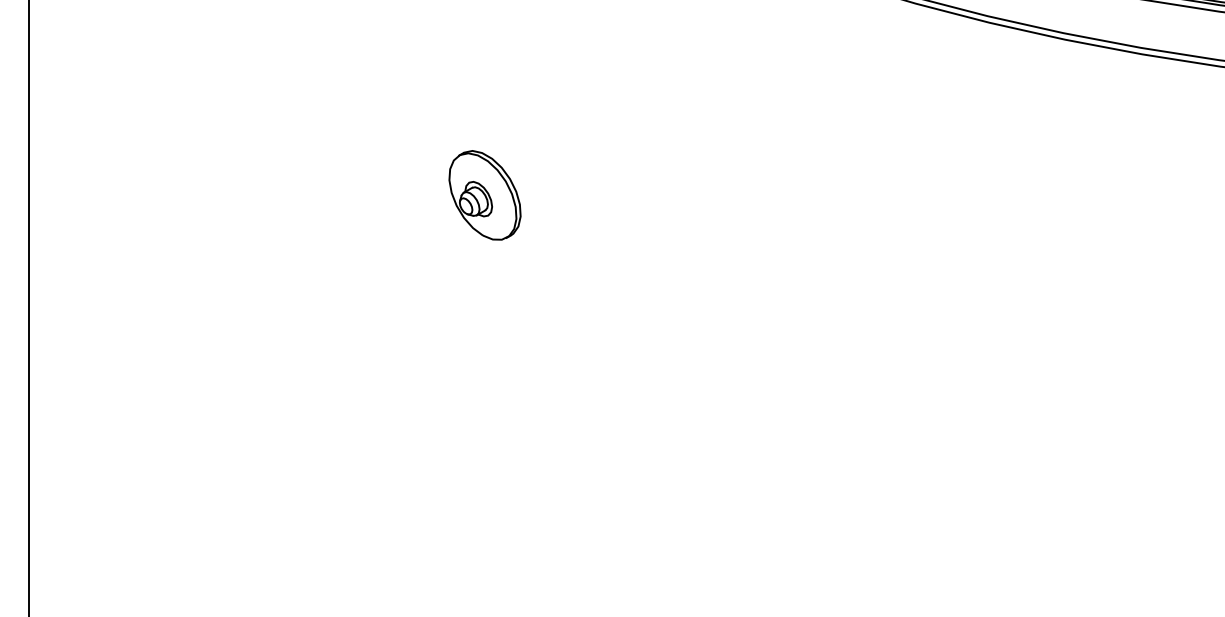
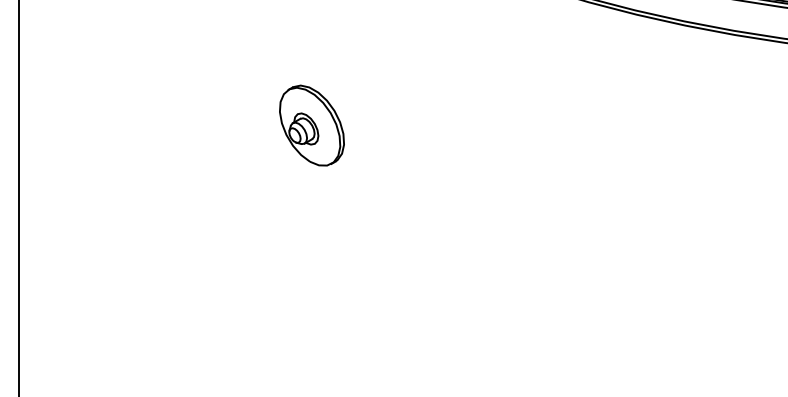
part: (484, 195) -> (311, 125), size x1.4

